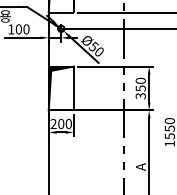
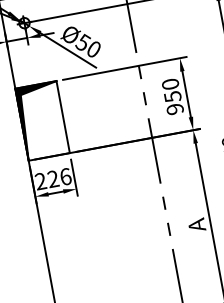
text: (140, 96) -> (174, 109), 350 -> 950
text: (64, 124) -> (58, 178), 200 -> 226

